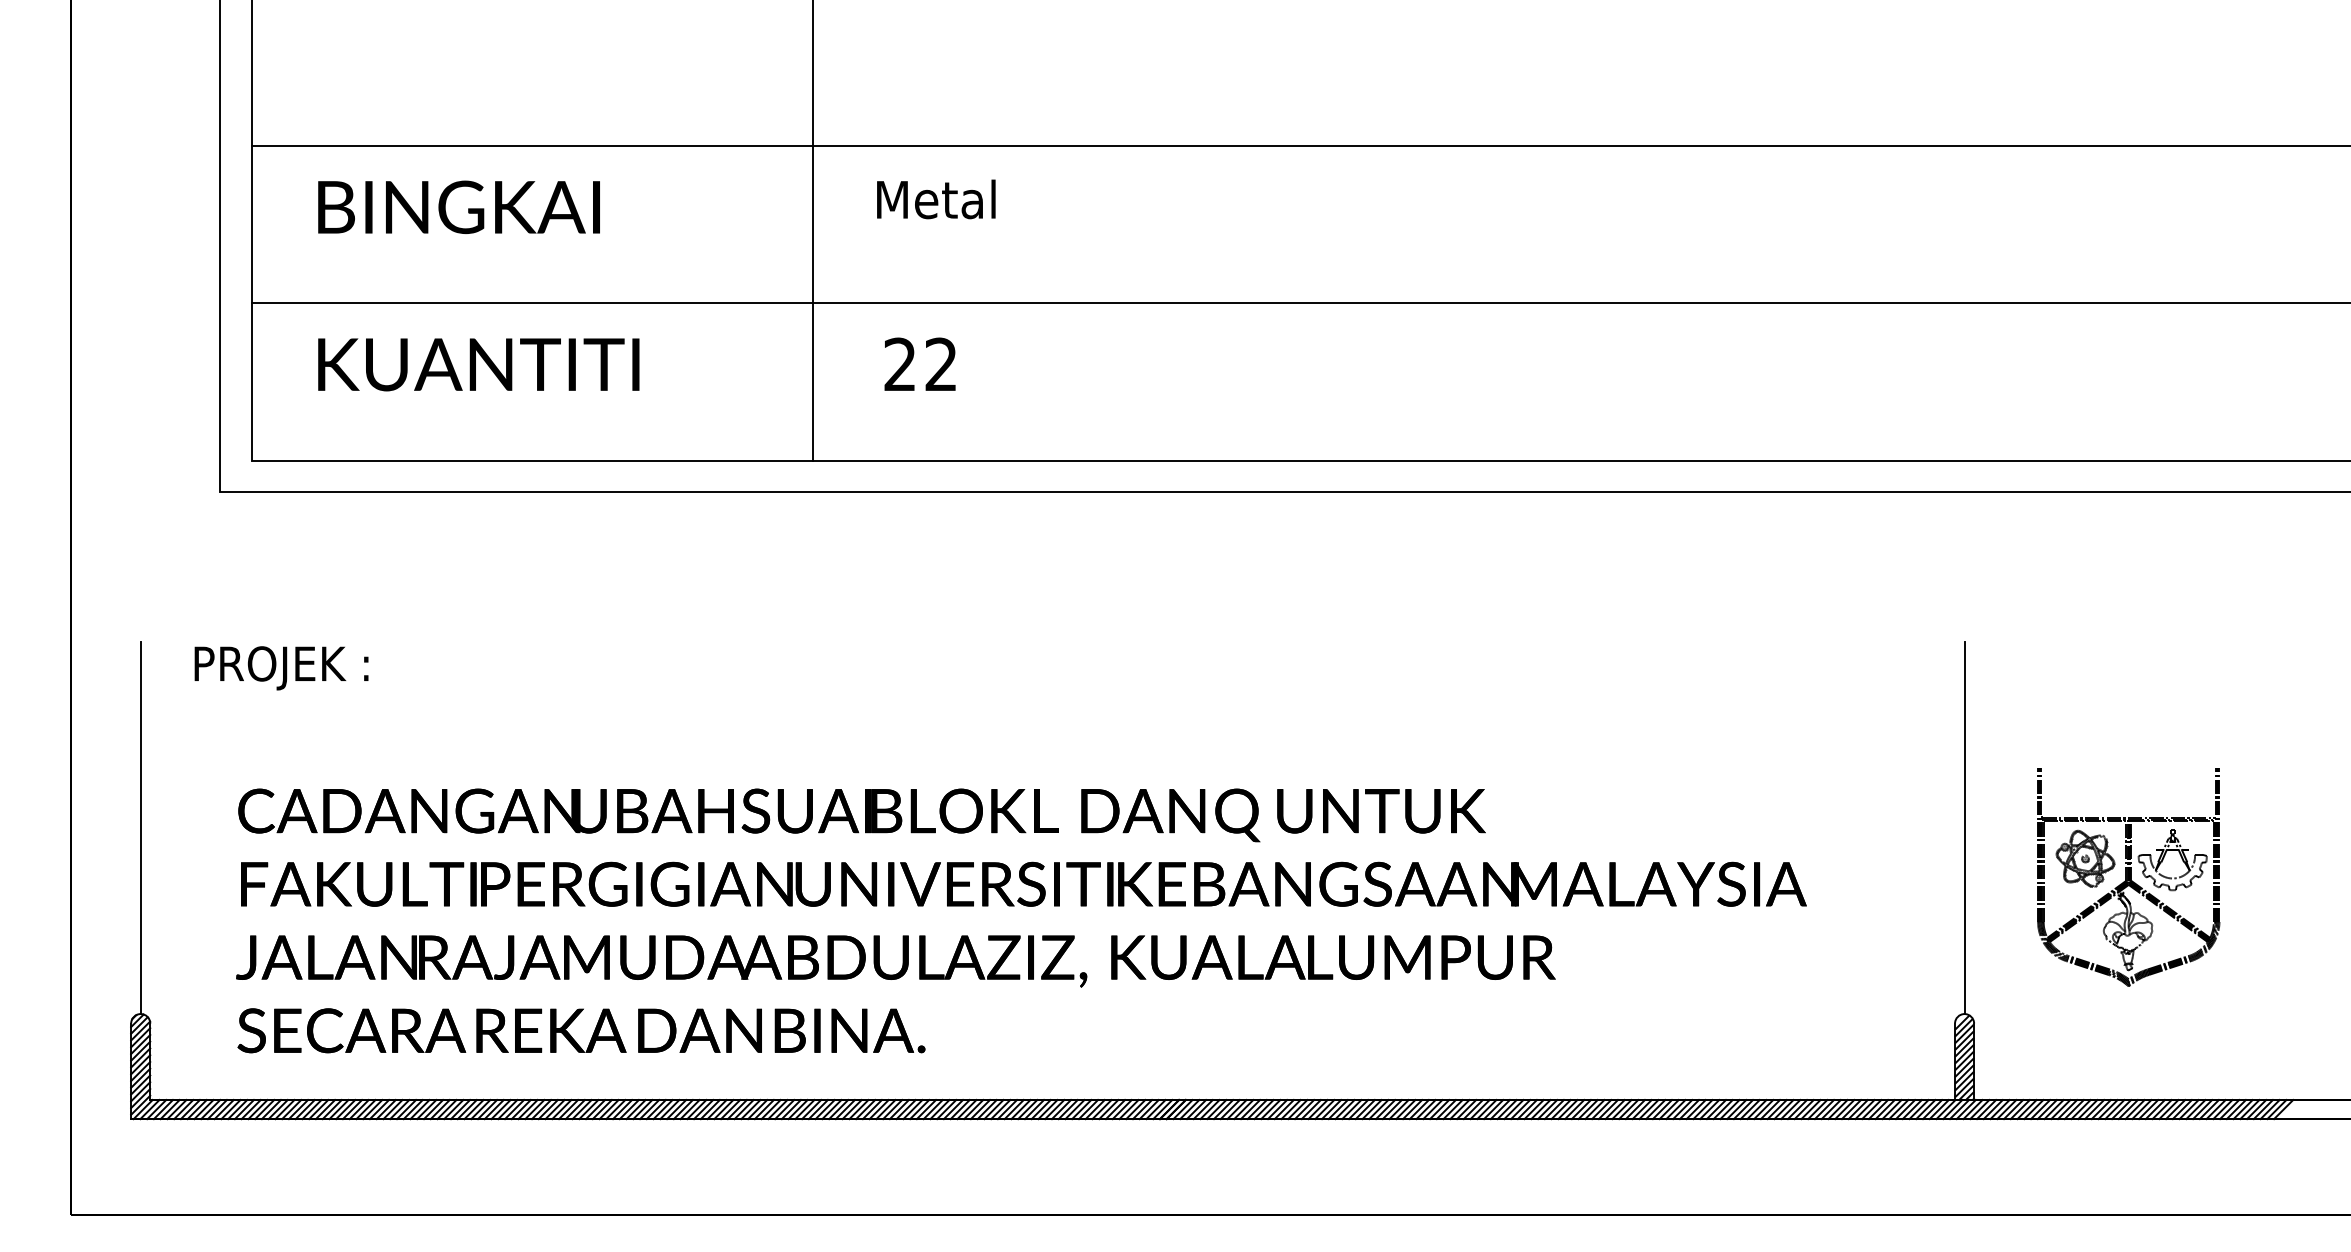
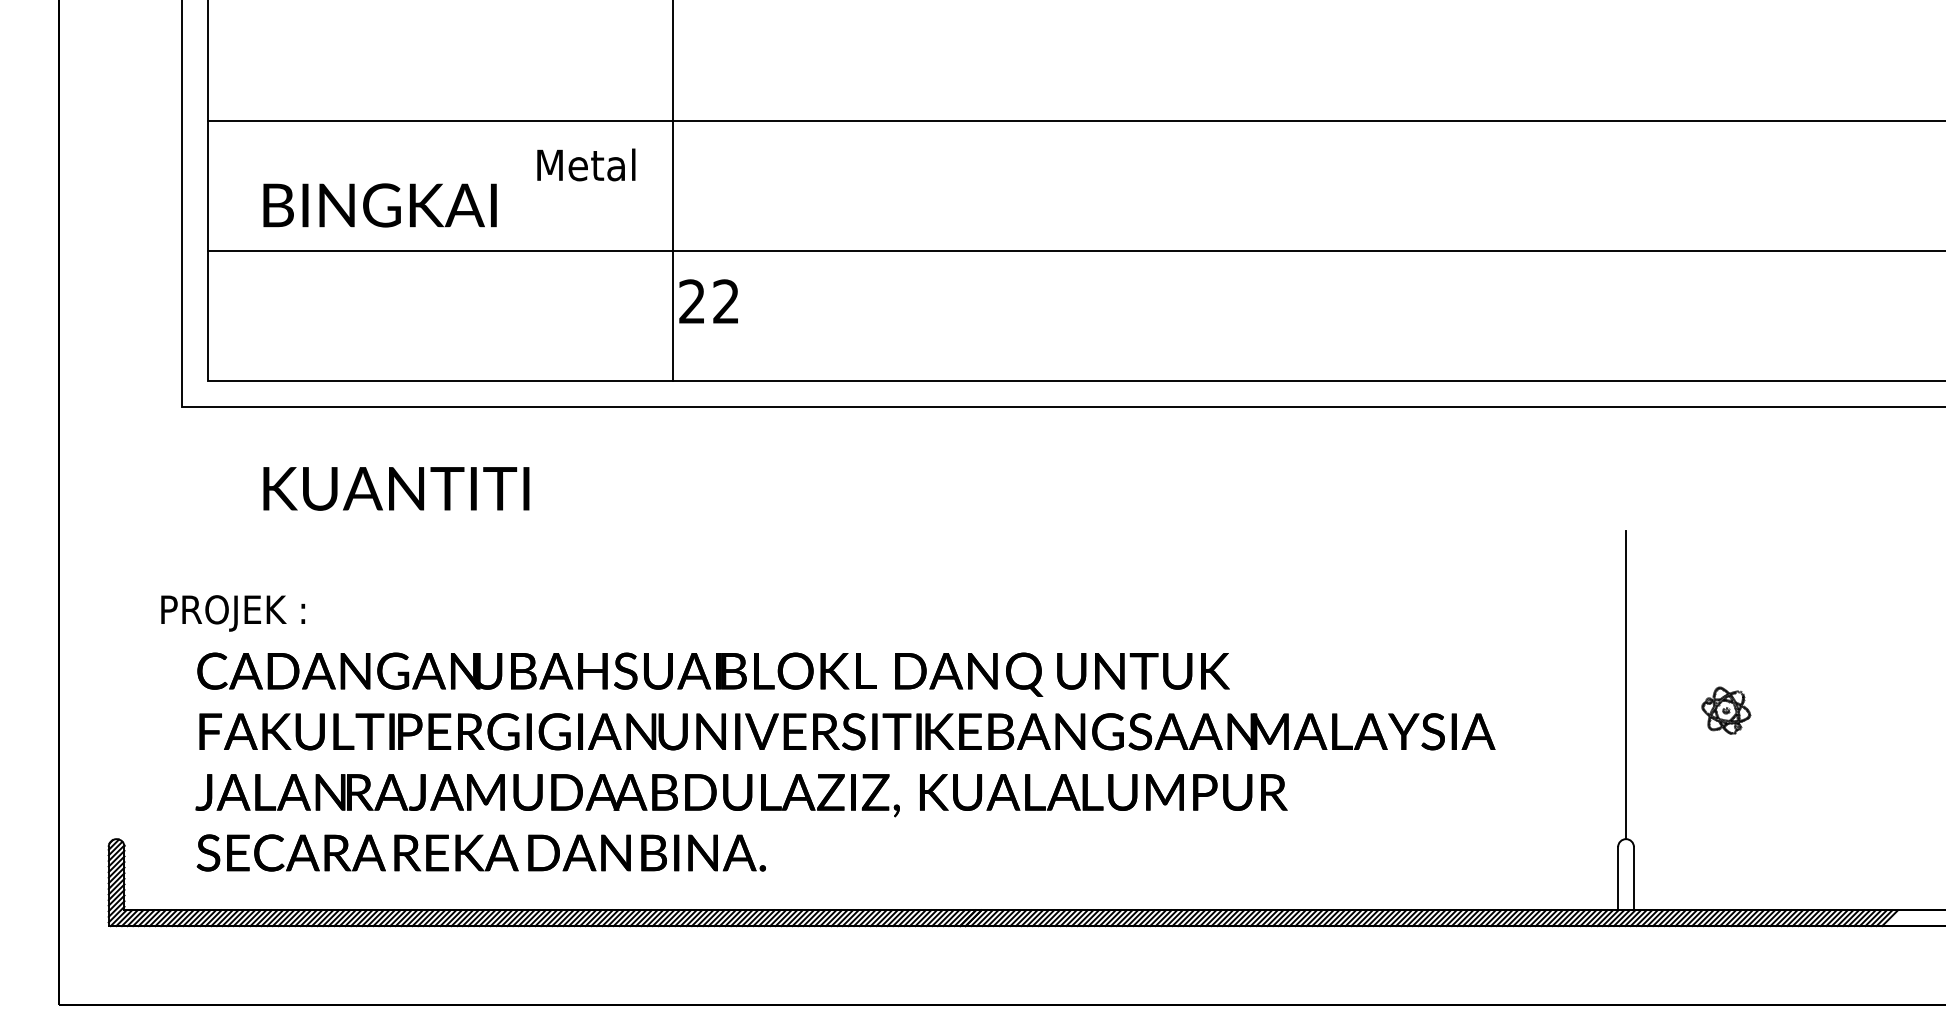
text: (936, 199) -> (586, 165), moved
text: (458, 206) -> (379, 204), moved
text: (919, 363) -> (708, 300), moved
text: (478, 364) -> (396, 488), moved
text: (281, 668) -> (233, 613), moved
line: (140, 827) -> (116, 684), removed
part: (2128, 877) -> (1761, 726), removed
hatch: (1964, 1057) -> (1625, 875), removed

